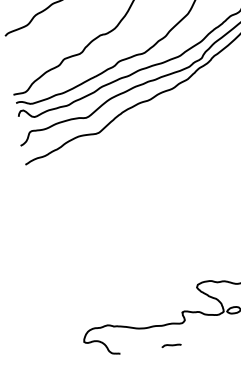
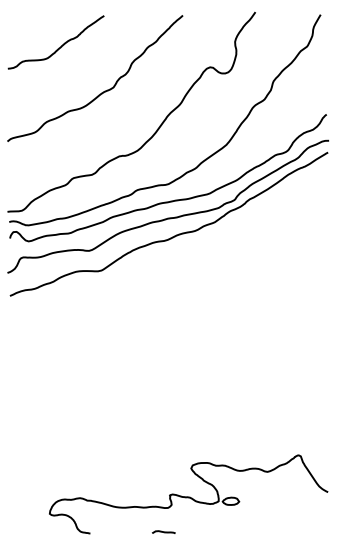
line: (171, 344) -> (163, 531), moved

